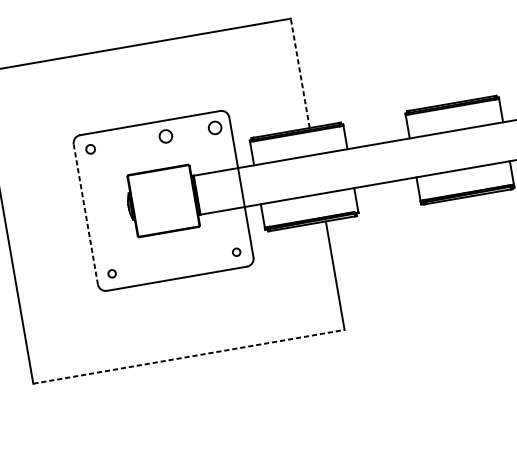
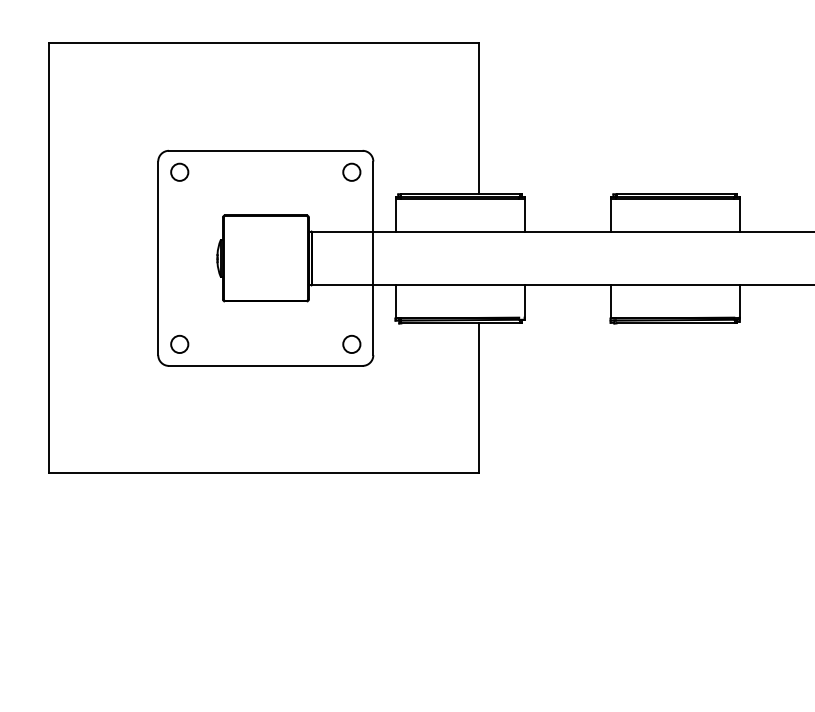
line: (300, 73) -> (478, 118), dashed -> solid
circle: (165, 135) -> (283, 171), removed
circle: (90, 148) -> (179, 171), size x1.43
line: (86, 214) -> (158, 258), dashed -> solid
circle: (236, 251) -> (351, 343), size x1.67
circle: (111, 273) -> (179, 343), size x1.67
line: (189, 356) -> (264, 473), dashed -> solid

